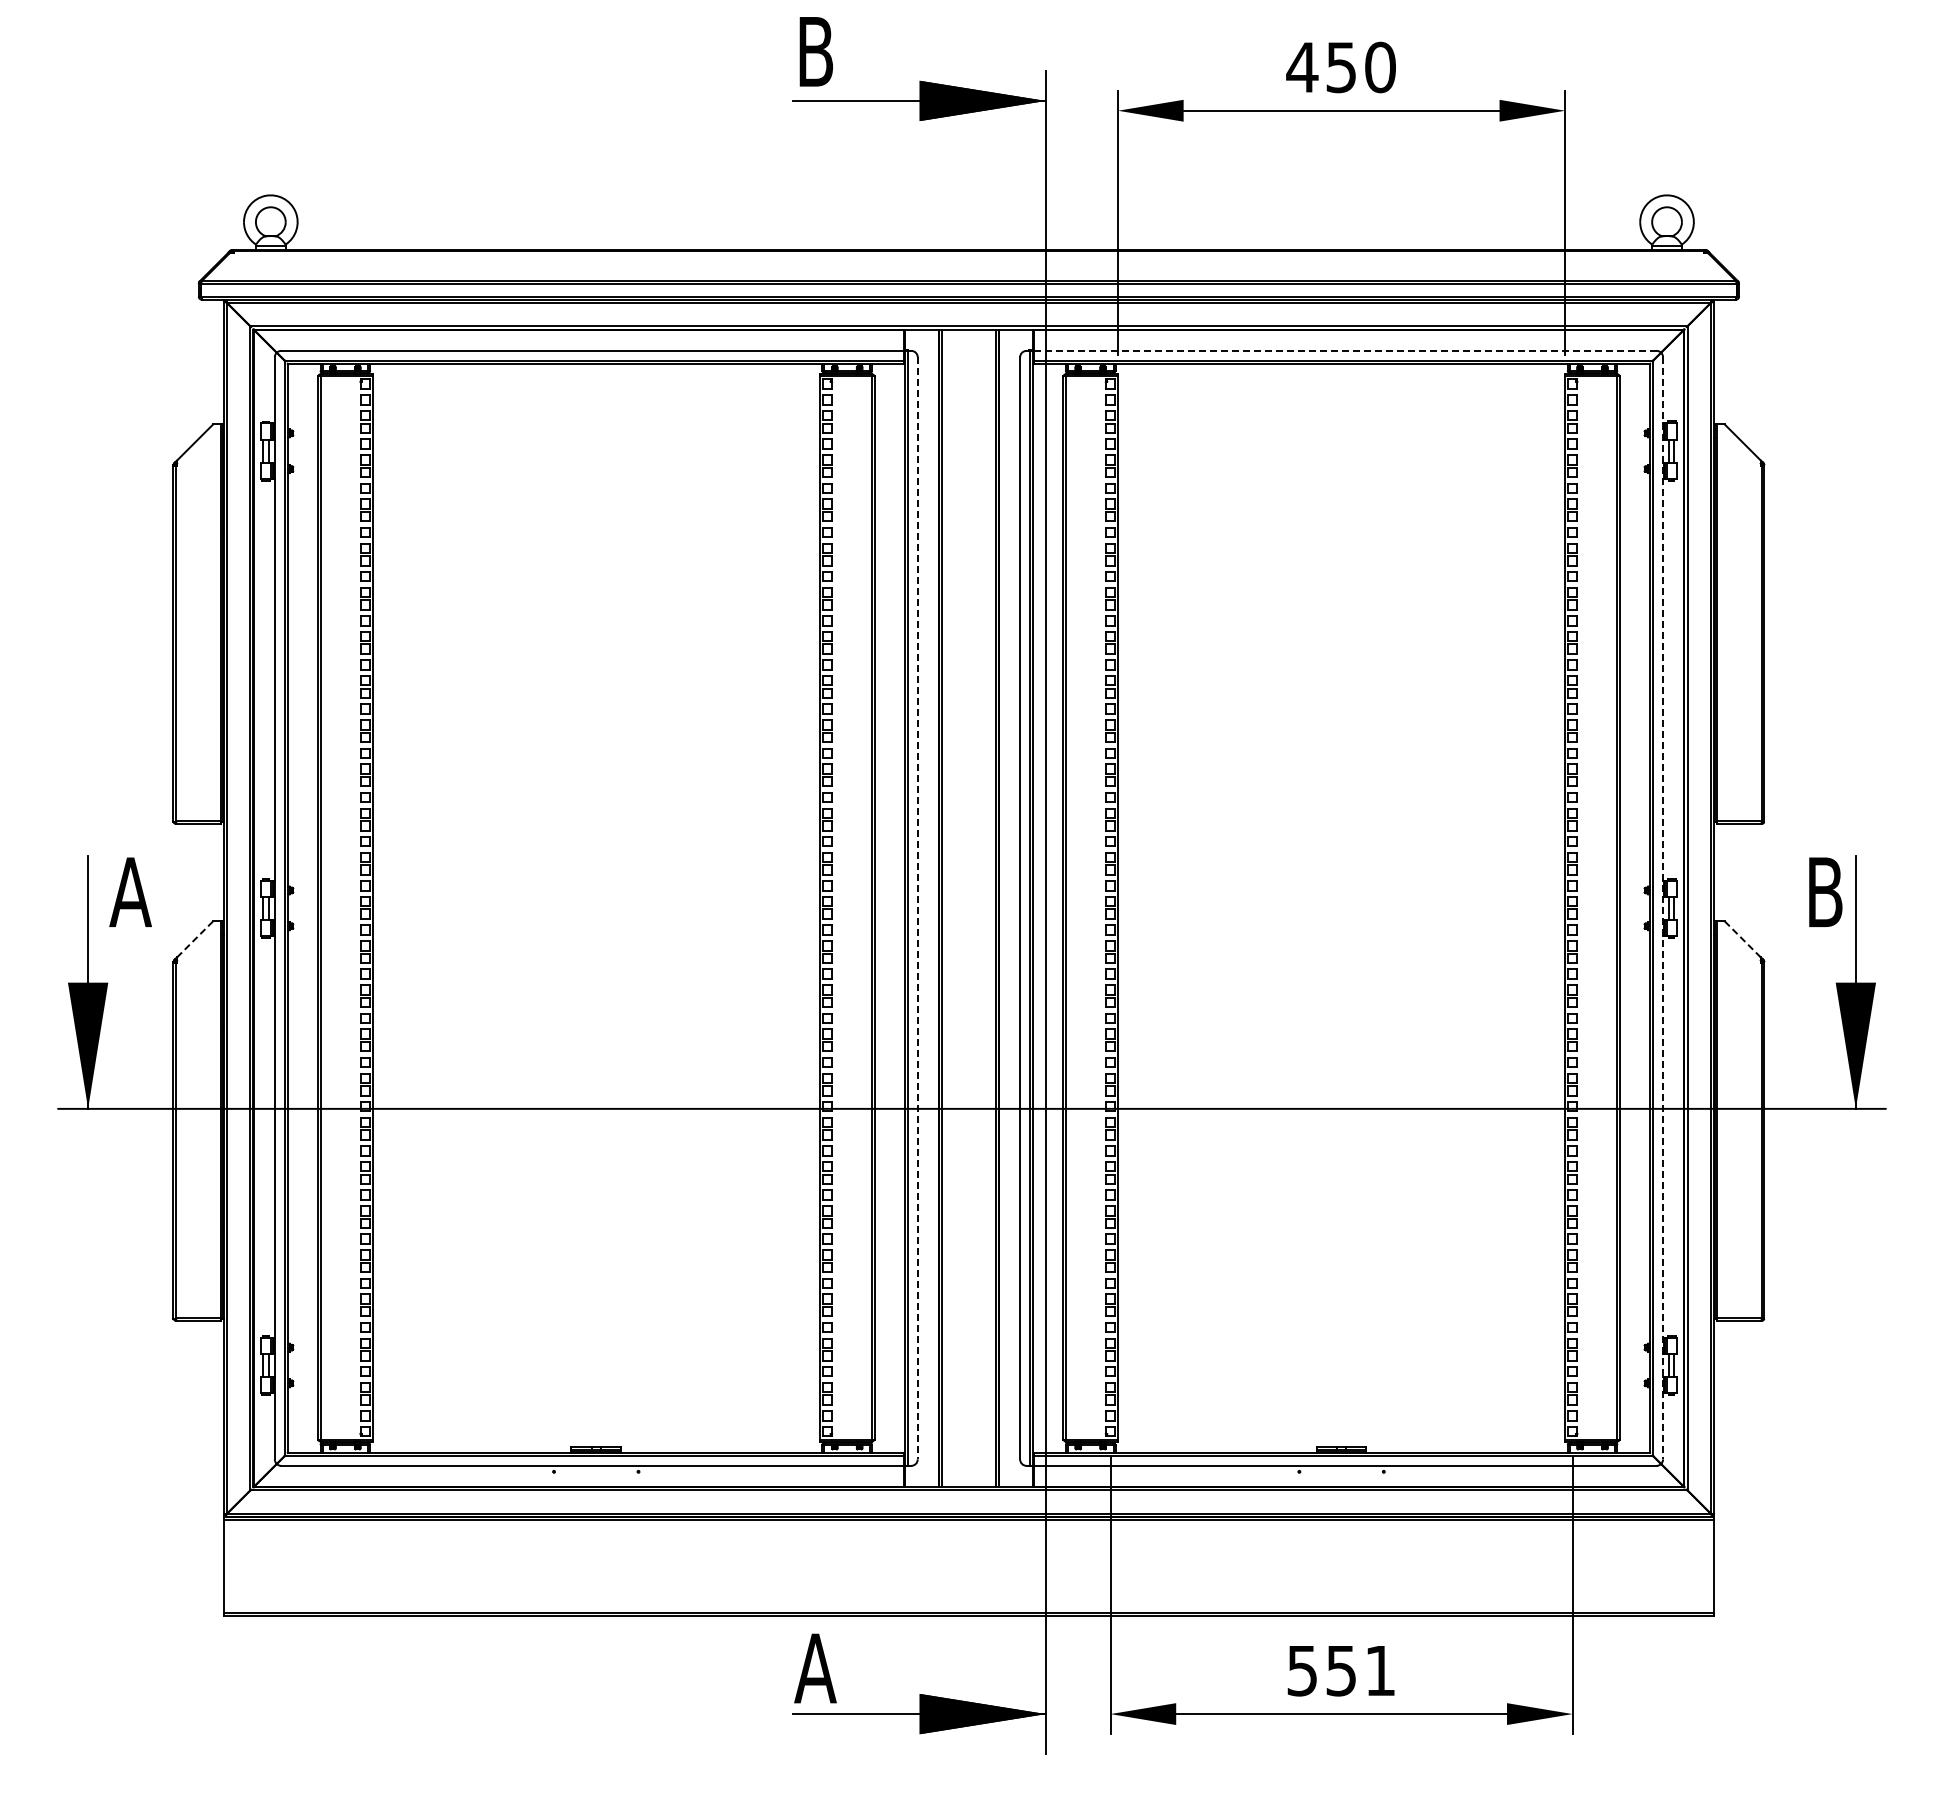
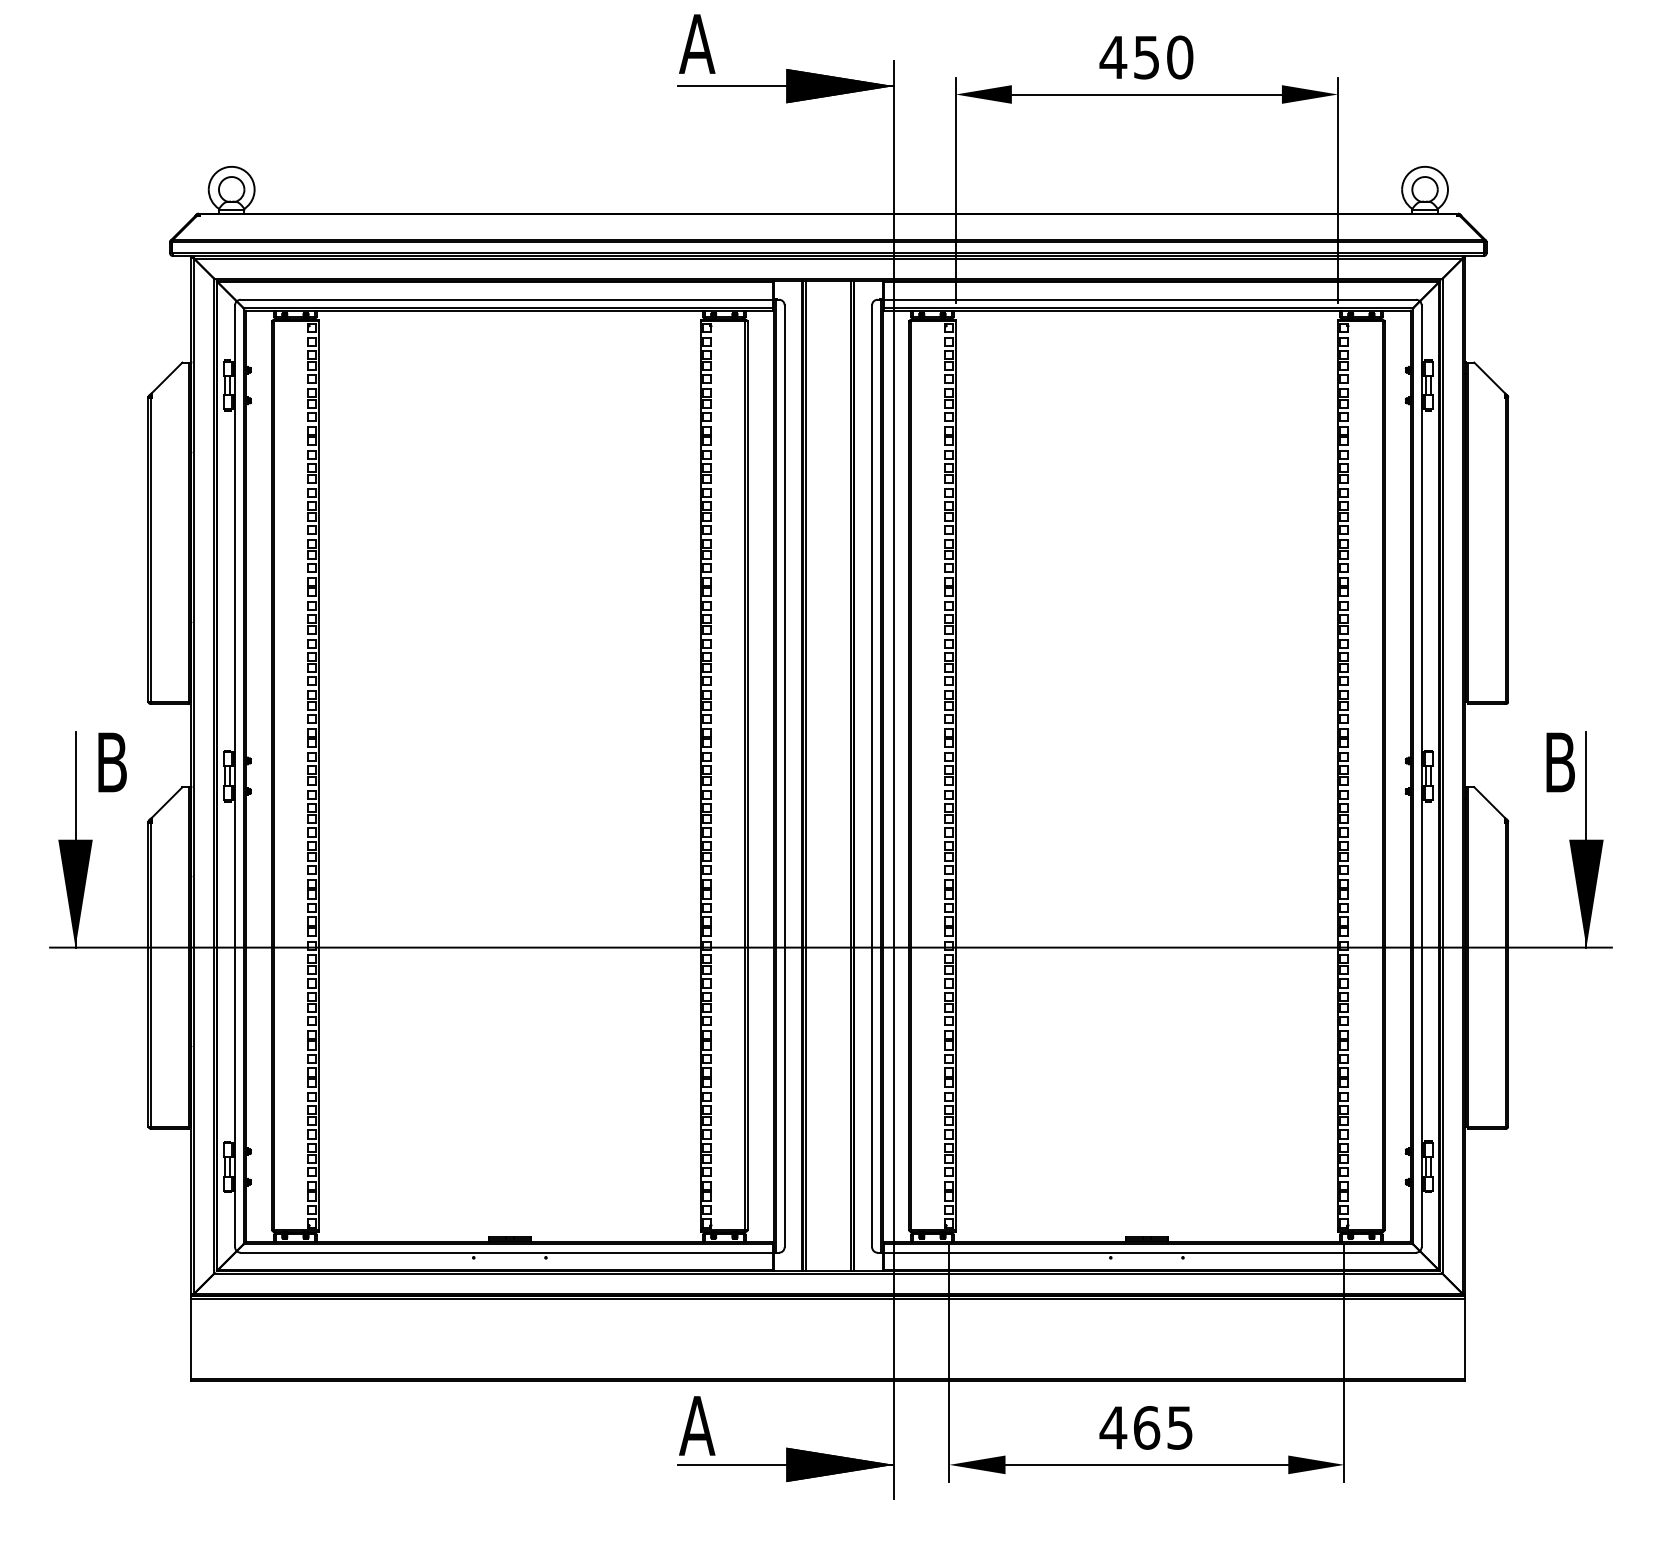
text: (815, 51) -> (697, 43), B -> A
line: (1345, 350) -> (1150, 299), dashed -> solid
text: (130, 892) -> (111, 762), A -> B
line: (917, 908) -> (784, 776), dashed -> solid
line: (1663, 908) -> (1422, 776), dashed -> solid
line: (195, 939) -> (167, 802), dashed -> solid
line: (1742, 939) -> (1489, 802), dashed -> solid
text: (1340, 1670) -> (1145, 1427), 551 -> 465

